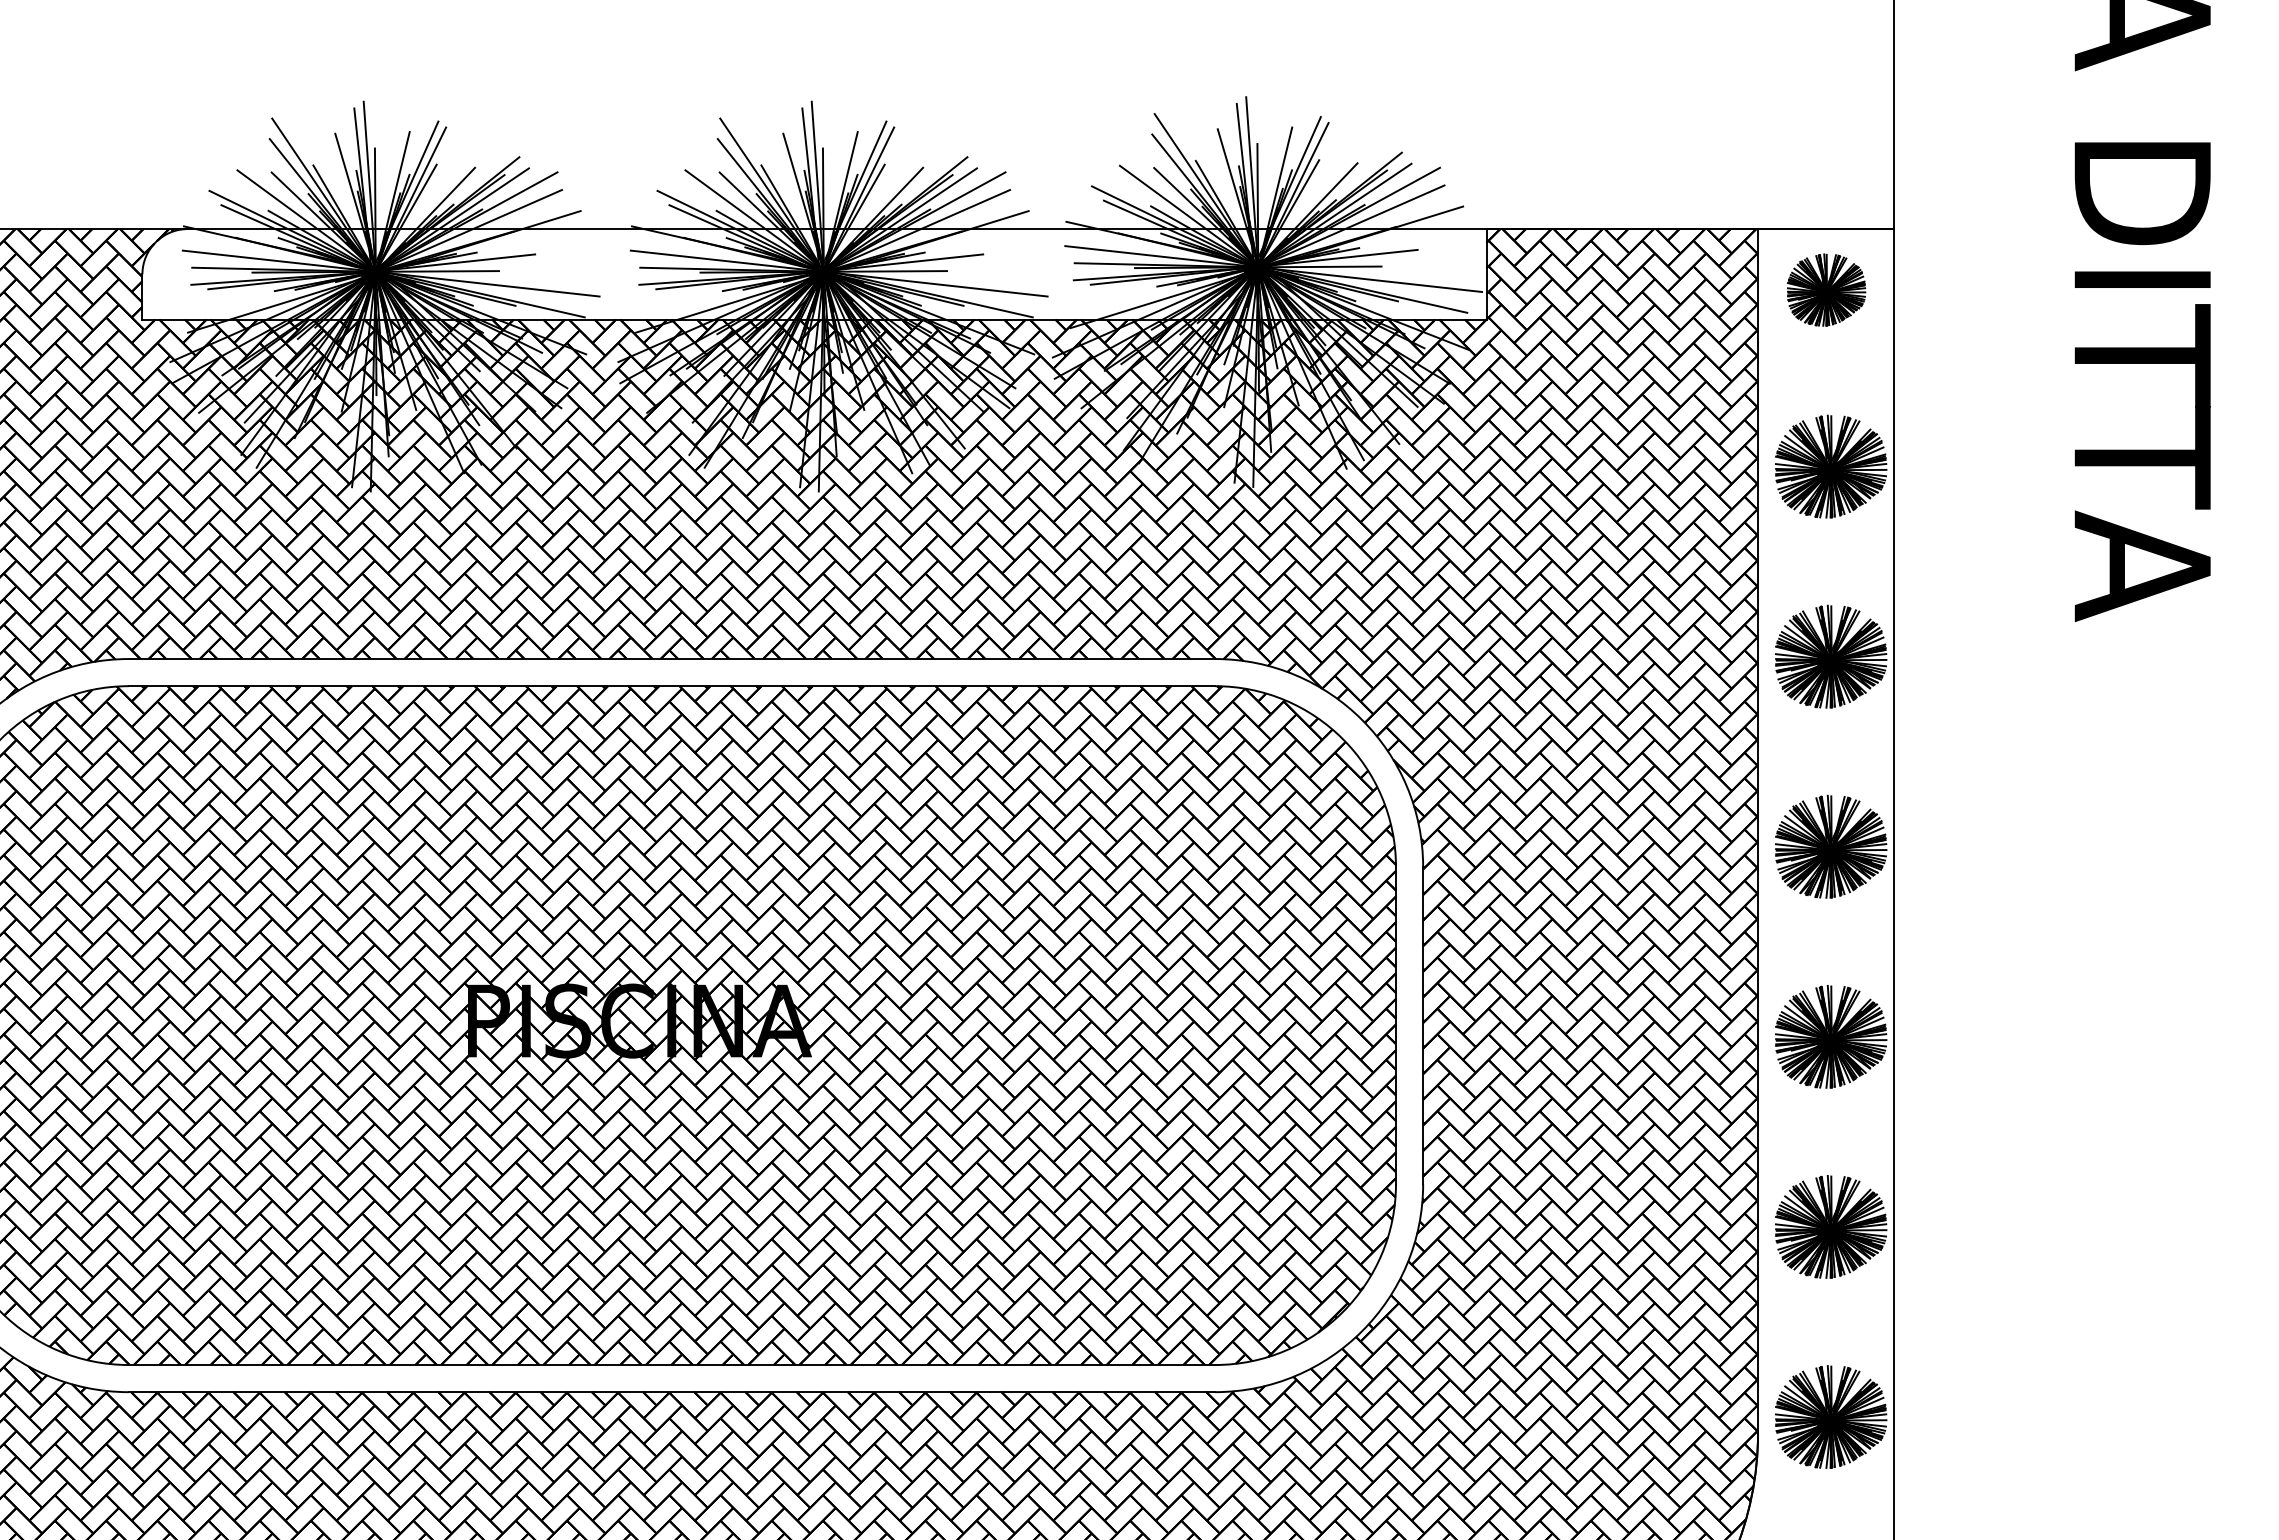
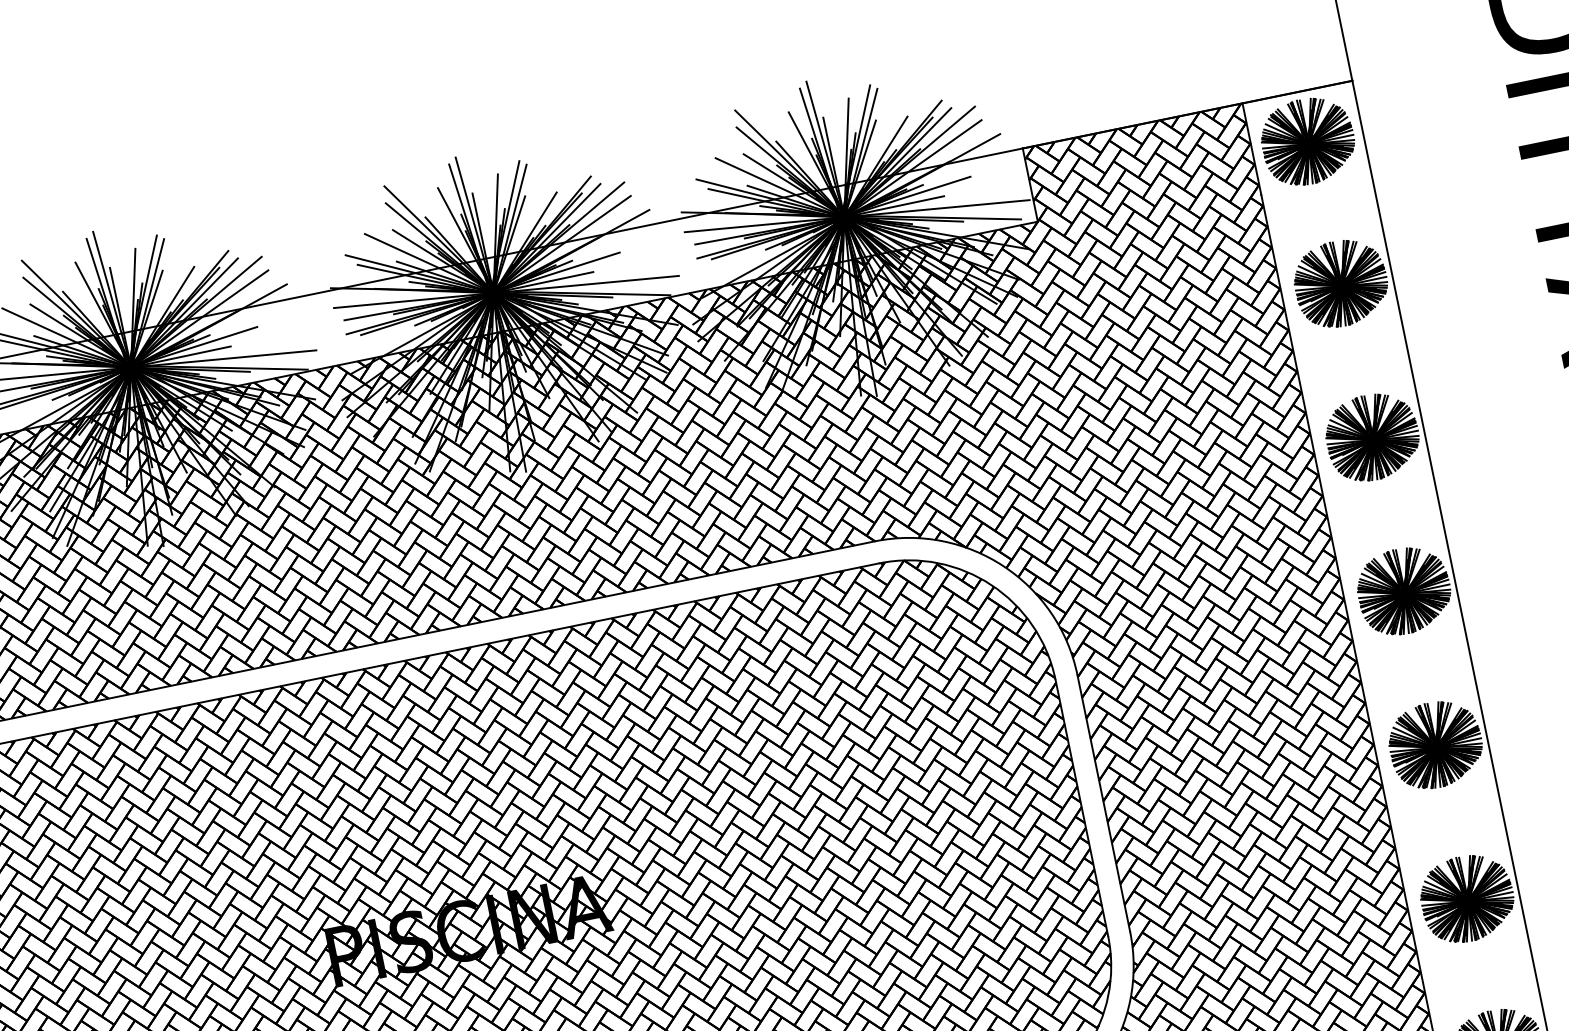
part: (1826, 289) -> (1307, 140), size x1.43

